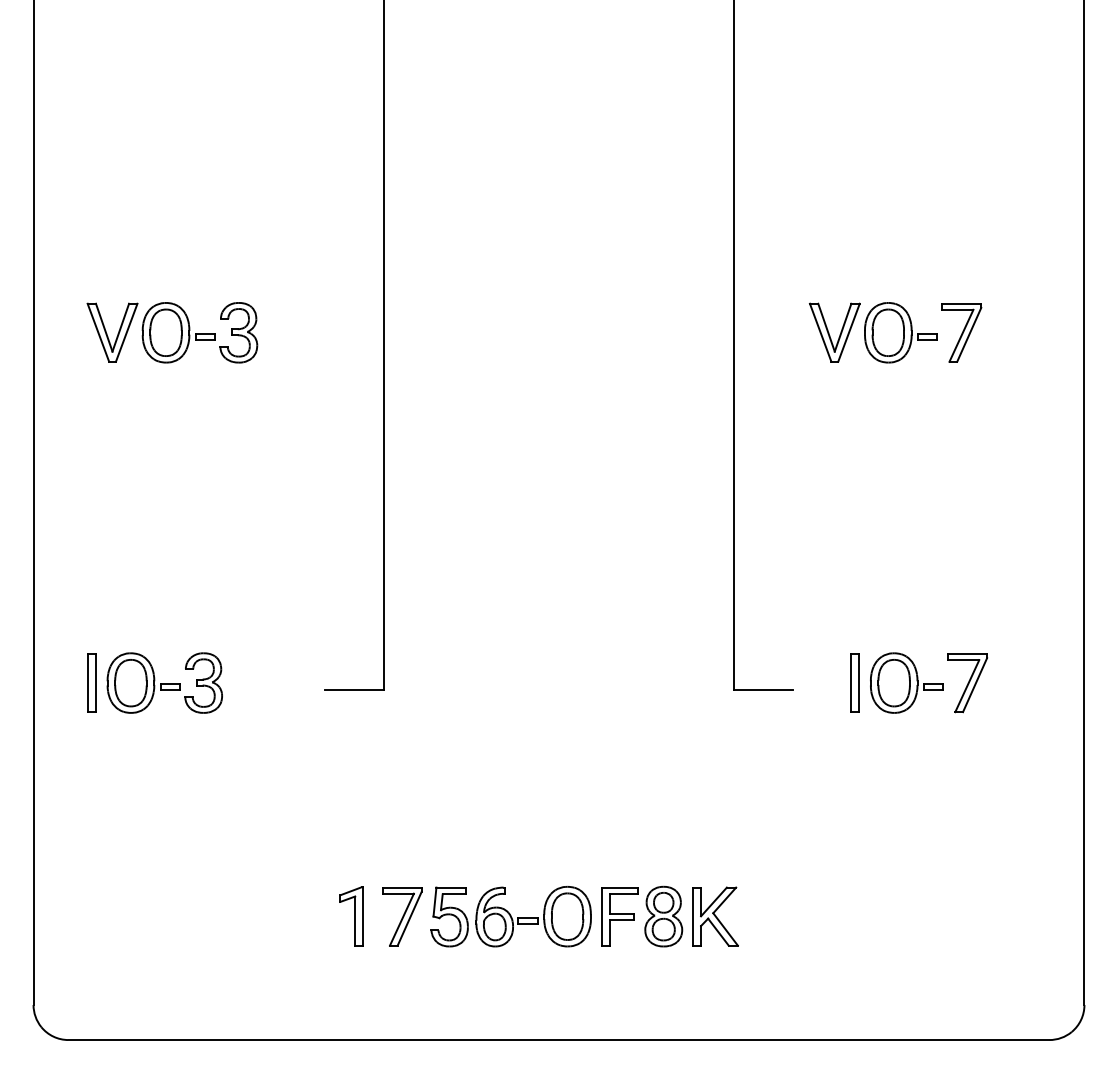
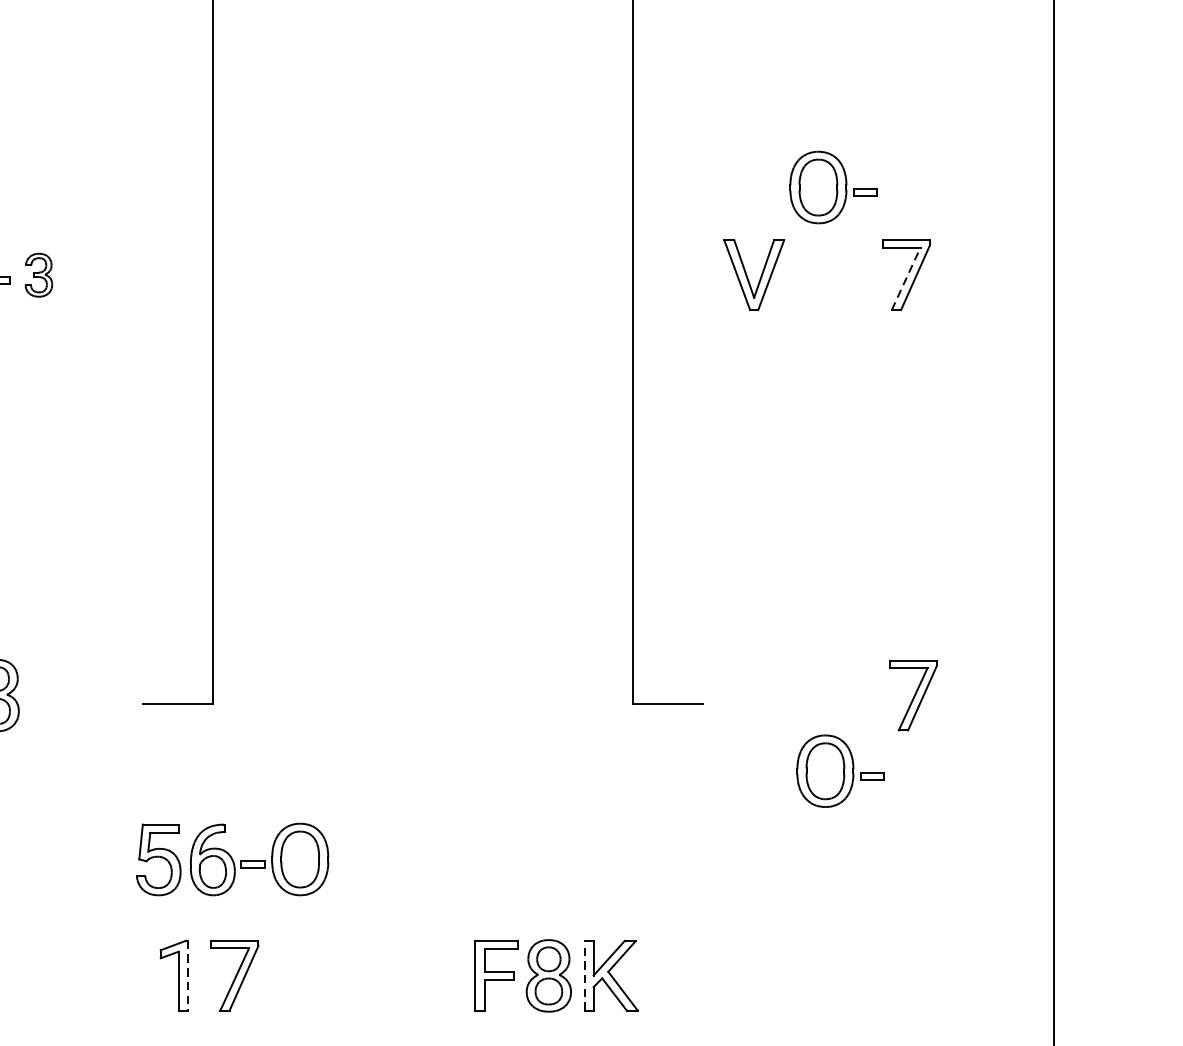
part: (238, 332) -> (38, 274), size x0.6
part: (900, 332) -> (833, 187), moved
line: (961, 335) -> (906, 278), solid -> dashed
part: (854, 682) -> (777, 694), removed
part: (906, 682) -> (840, 770), moved
part: (510, 916) -> (231, 859), moved
line: (693, 916) -> (584, 975), solid -> dashed
line: (362, 917) -> (187, 976), solid -> dashed

